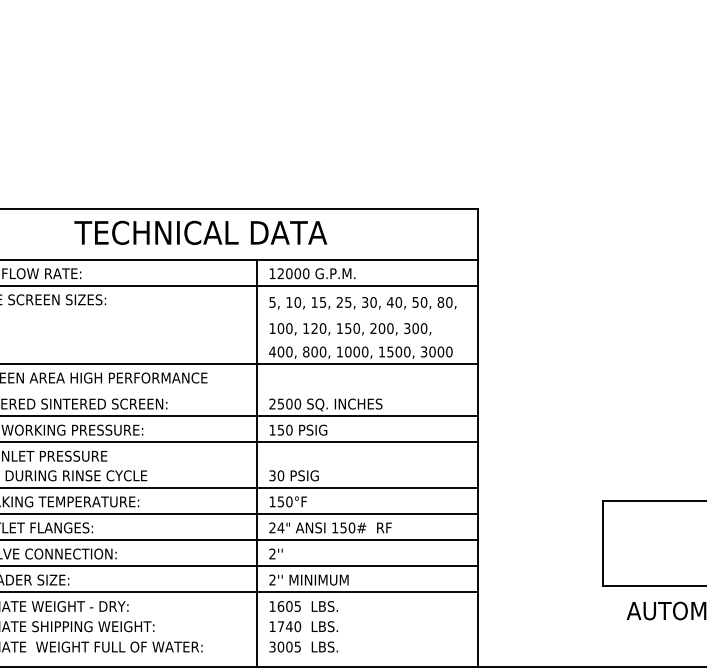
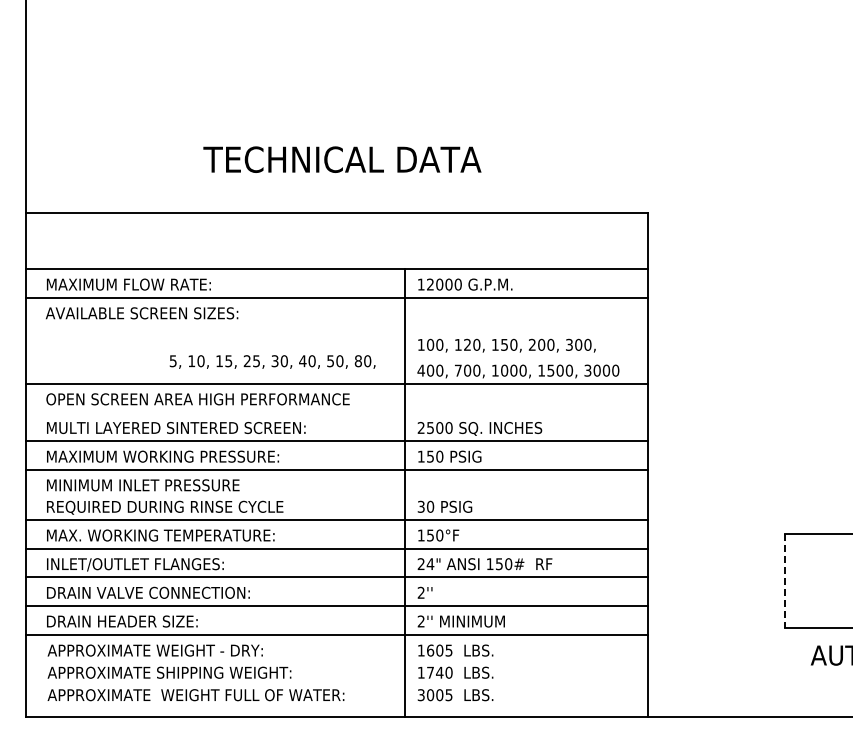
text: (200, 232) -> (342, 159), moved
text: (362, 302) -> (272, 361), moved
text: (305, 351) -> (457, 370), 800, -> 700,
line: (603, 542) -> (785, 580), solid -> dashed

